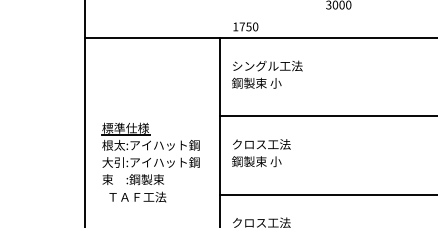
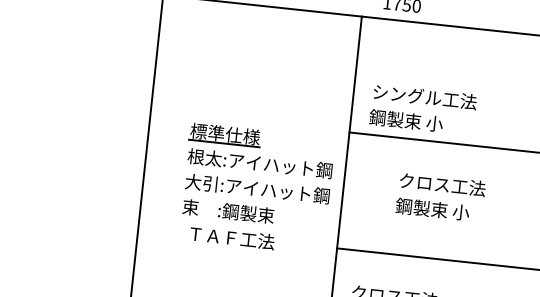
text: (267, 74) -> (423, 109), moved
text: (261, 153) -> (440, 198), moved
part: (150, 162) -> (256, 188), moved

